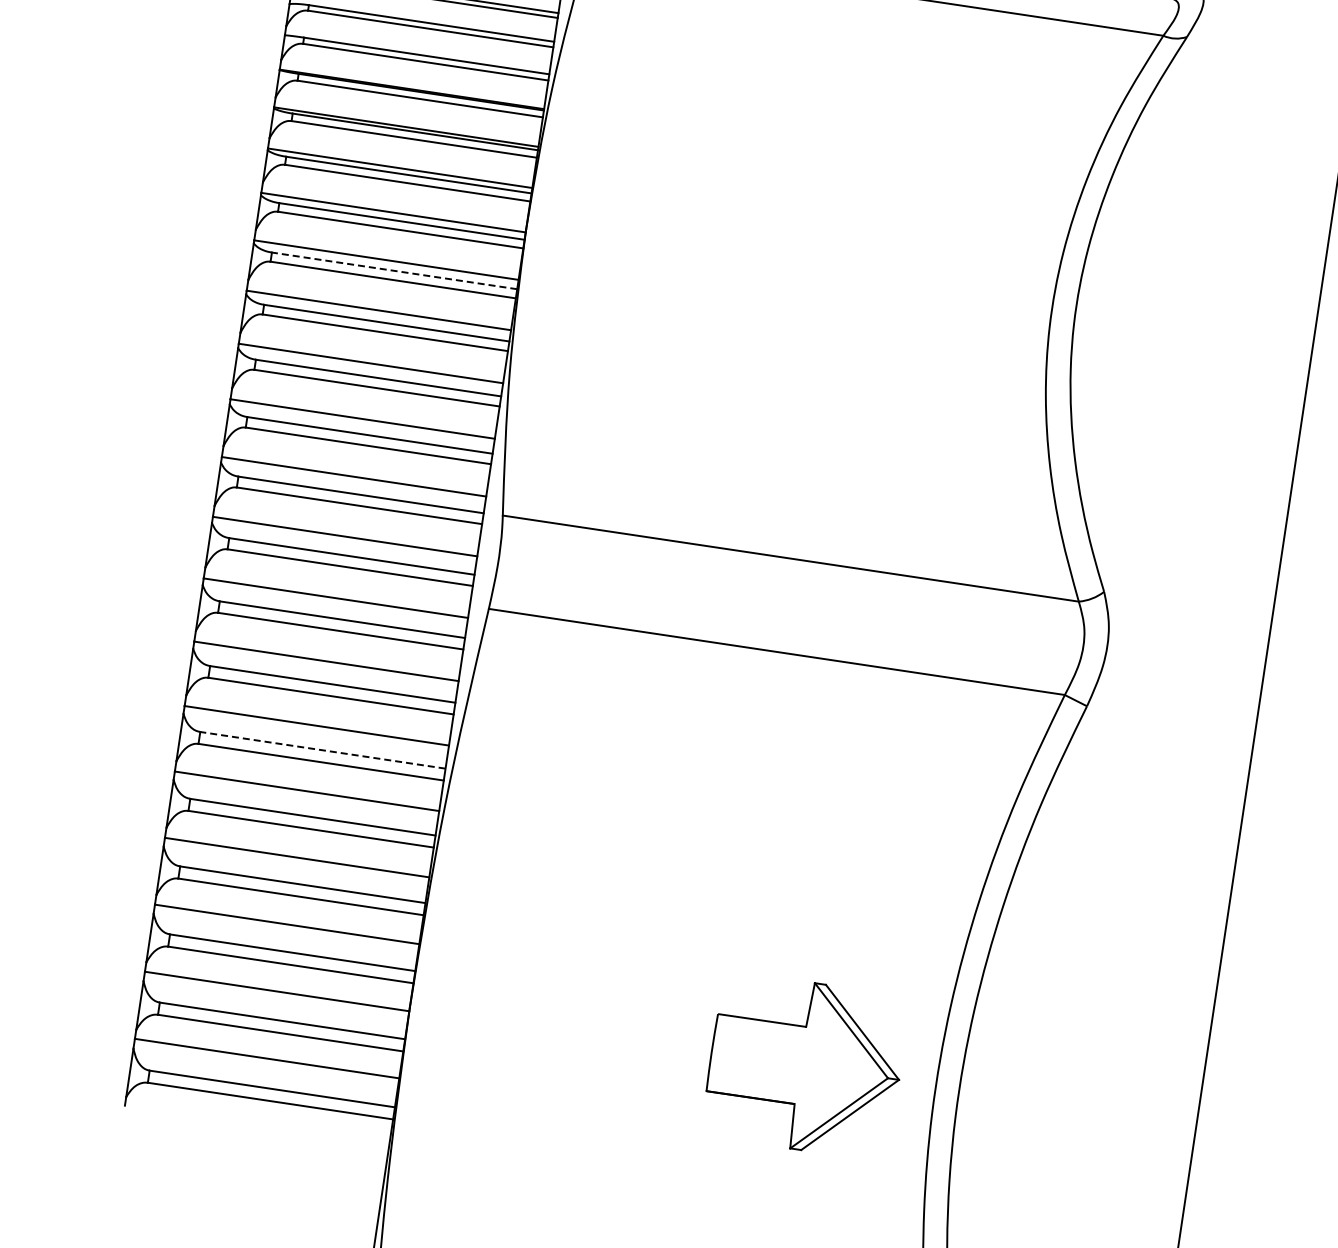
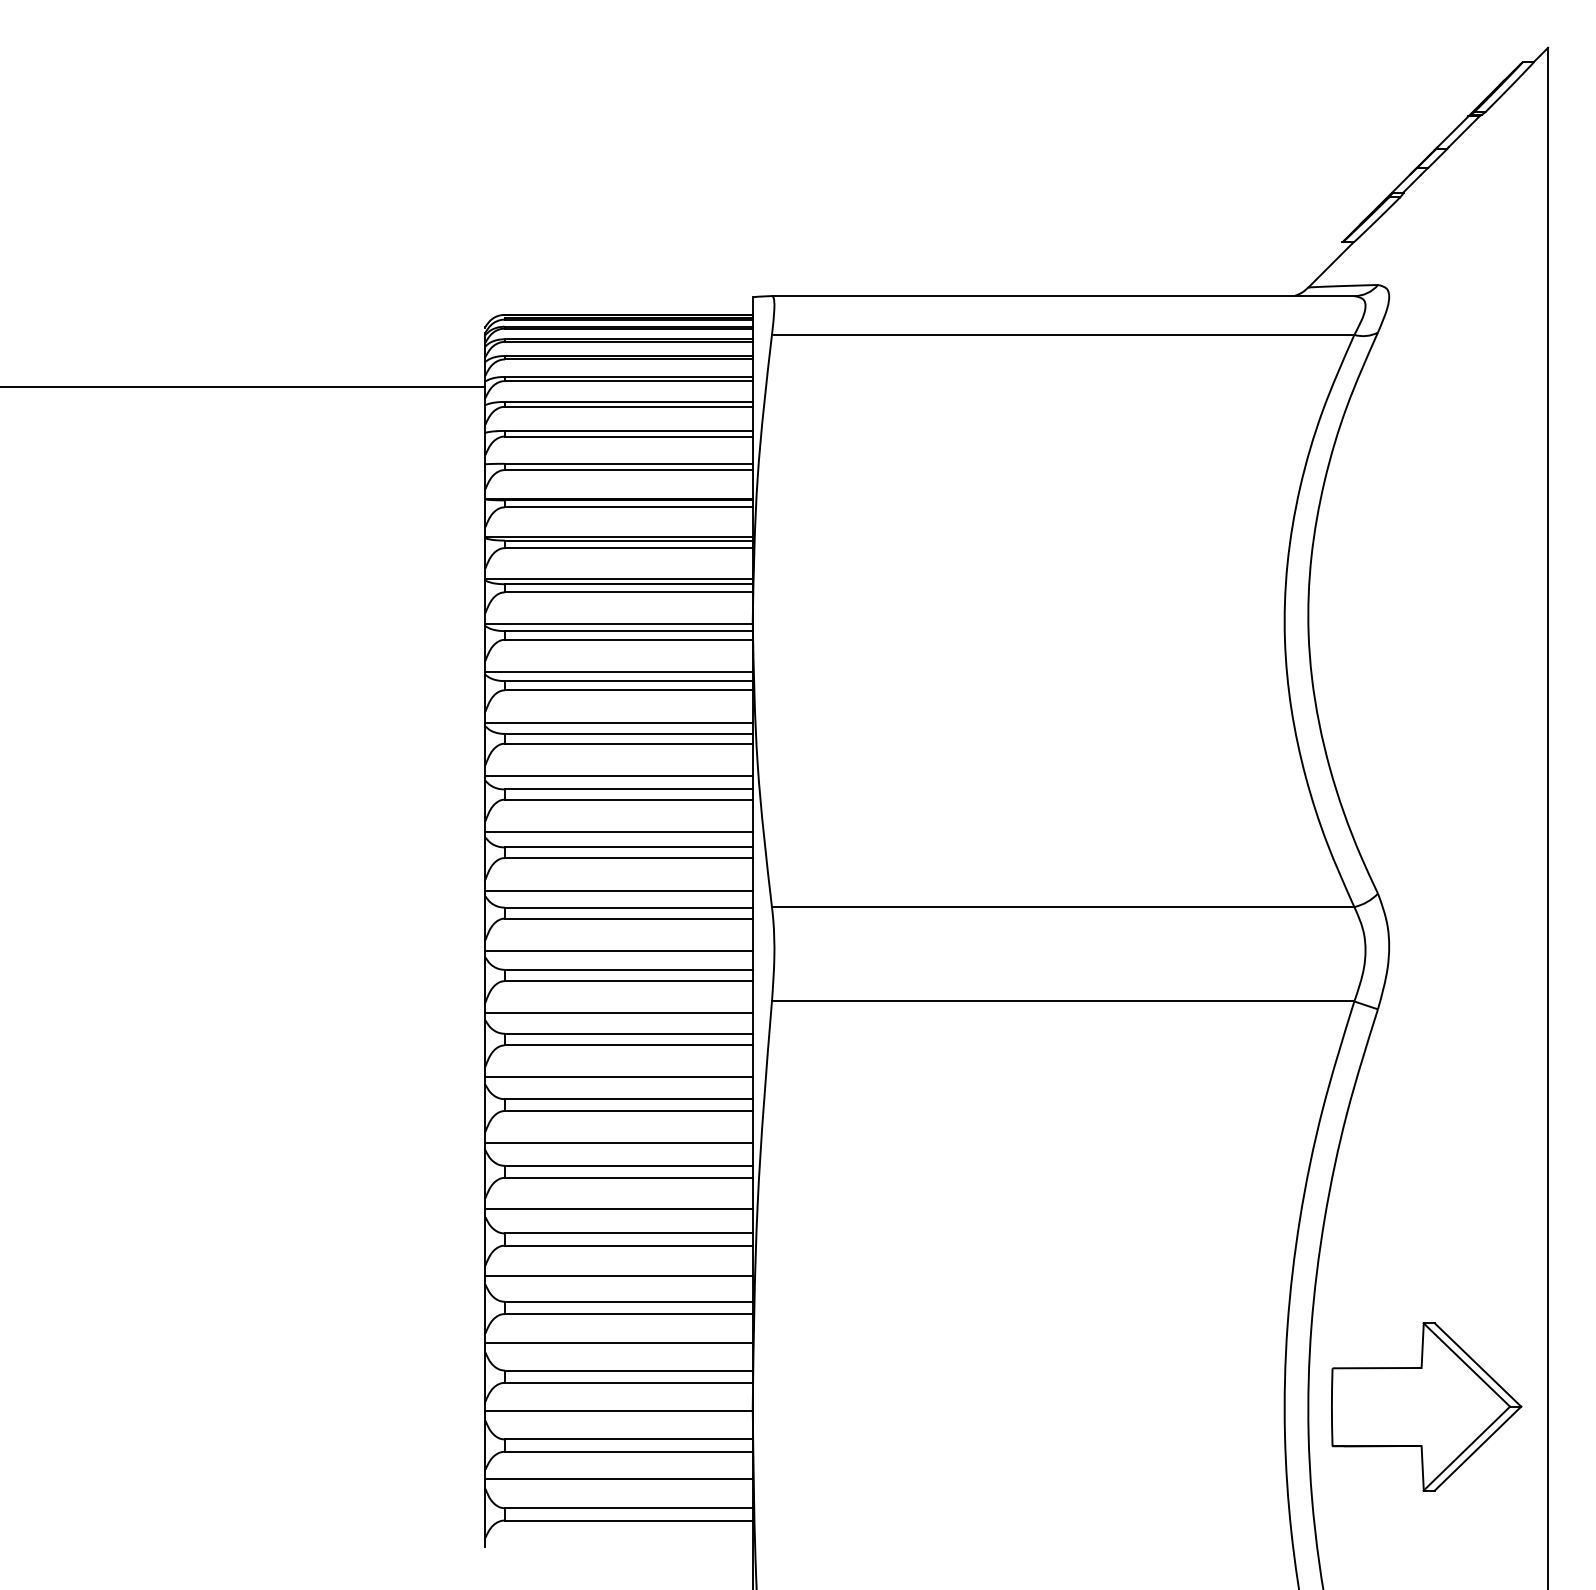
line: (394, 271) -> (628, 681), dashed -> solid
line: (322, 749) -> (628, 1165), dashed -> solid
part: (805, 1065) -> (1426, 1406), moved

